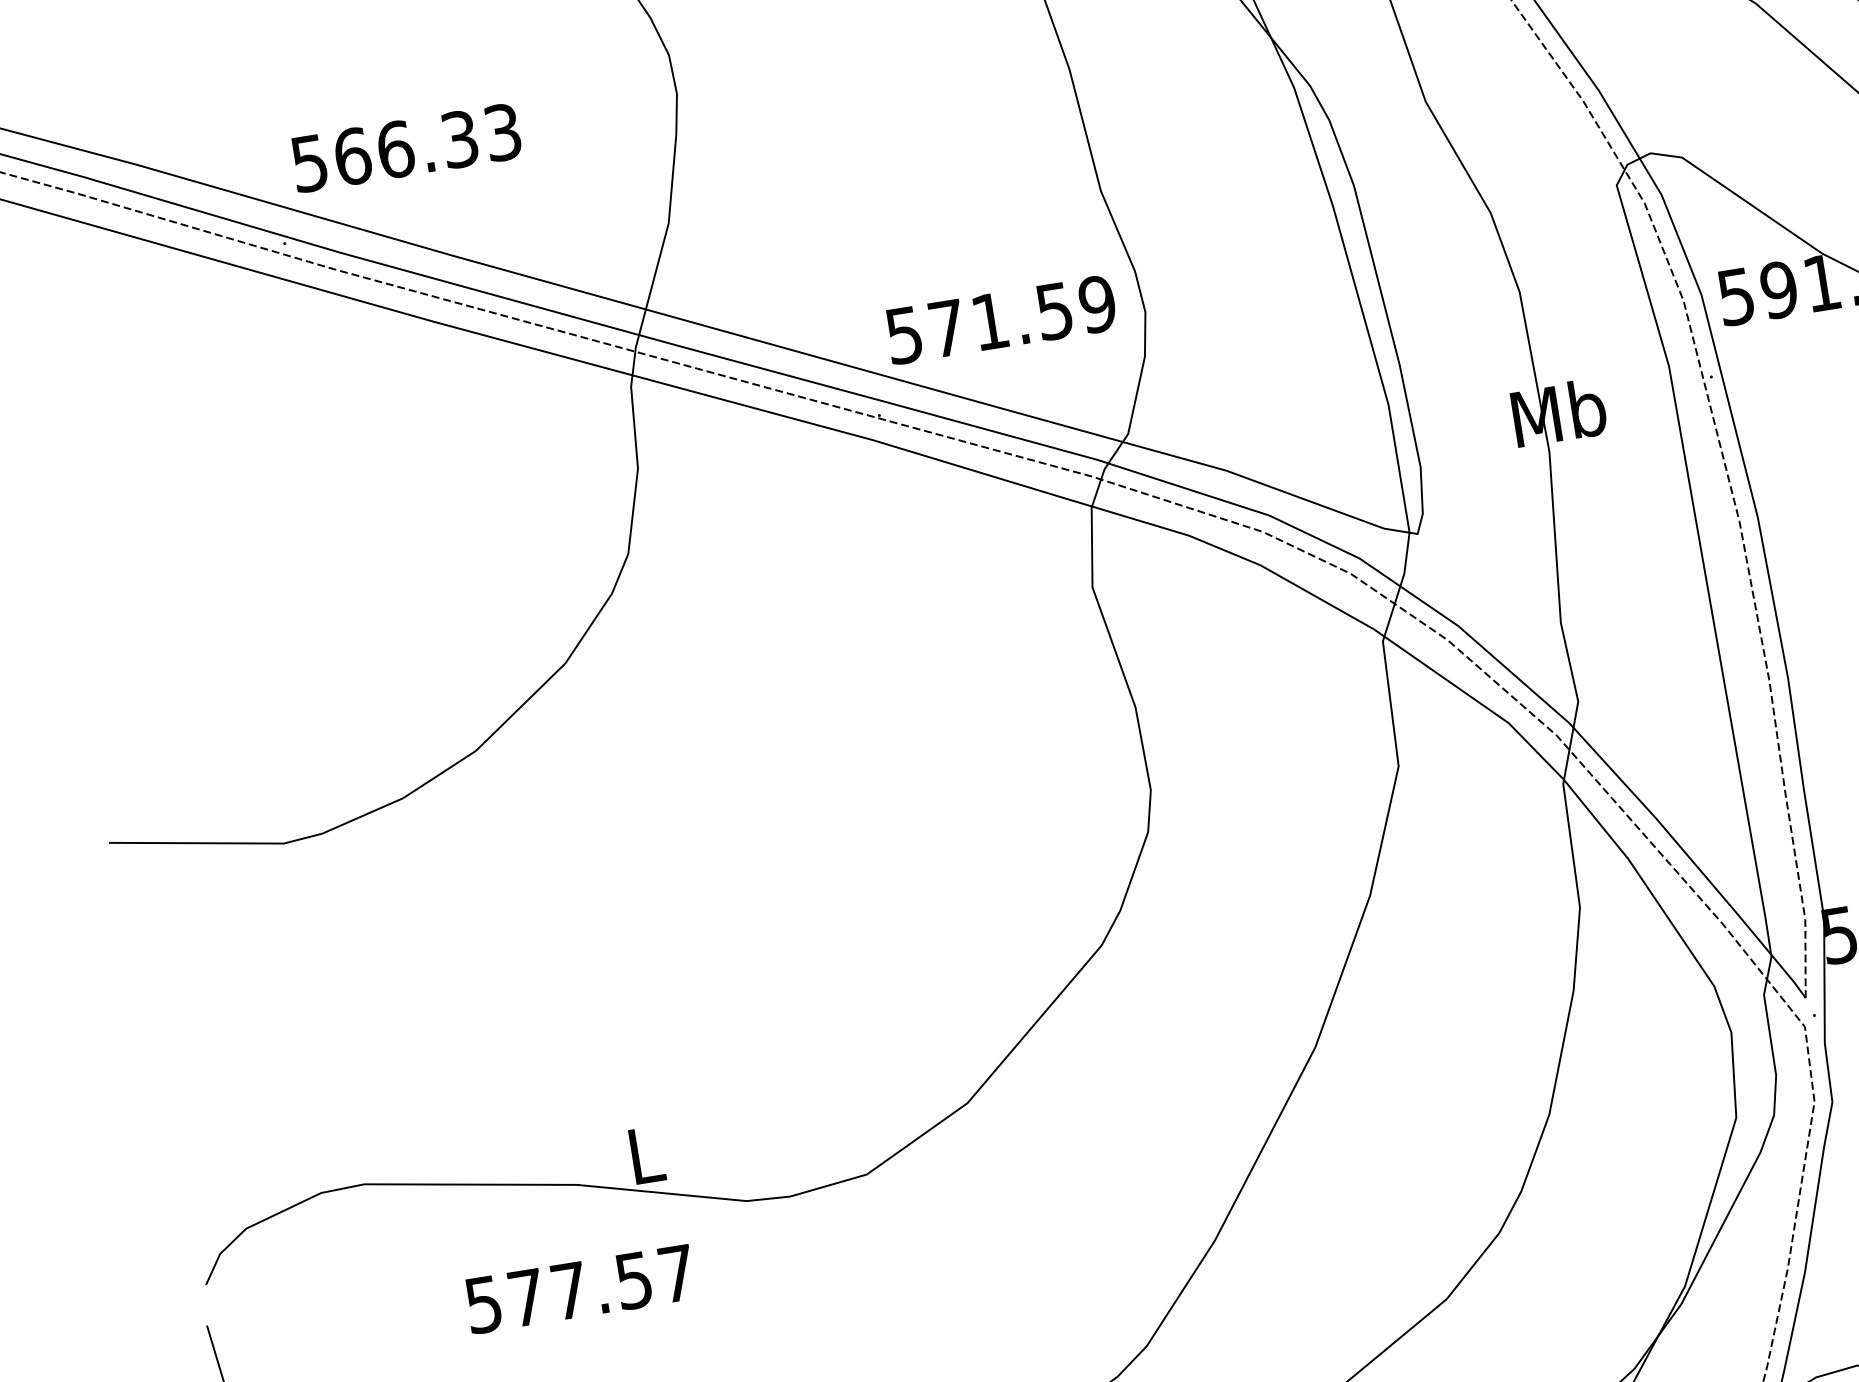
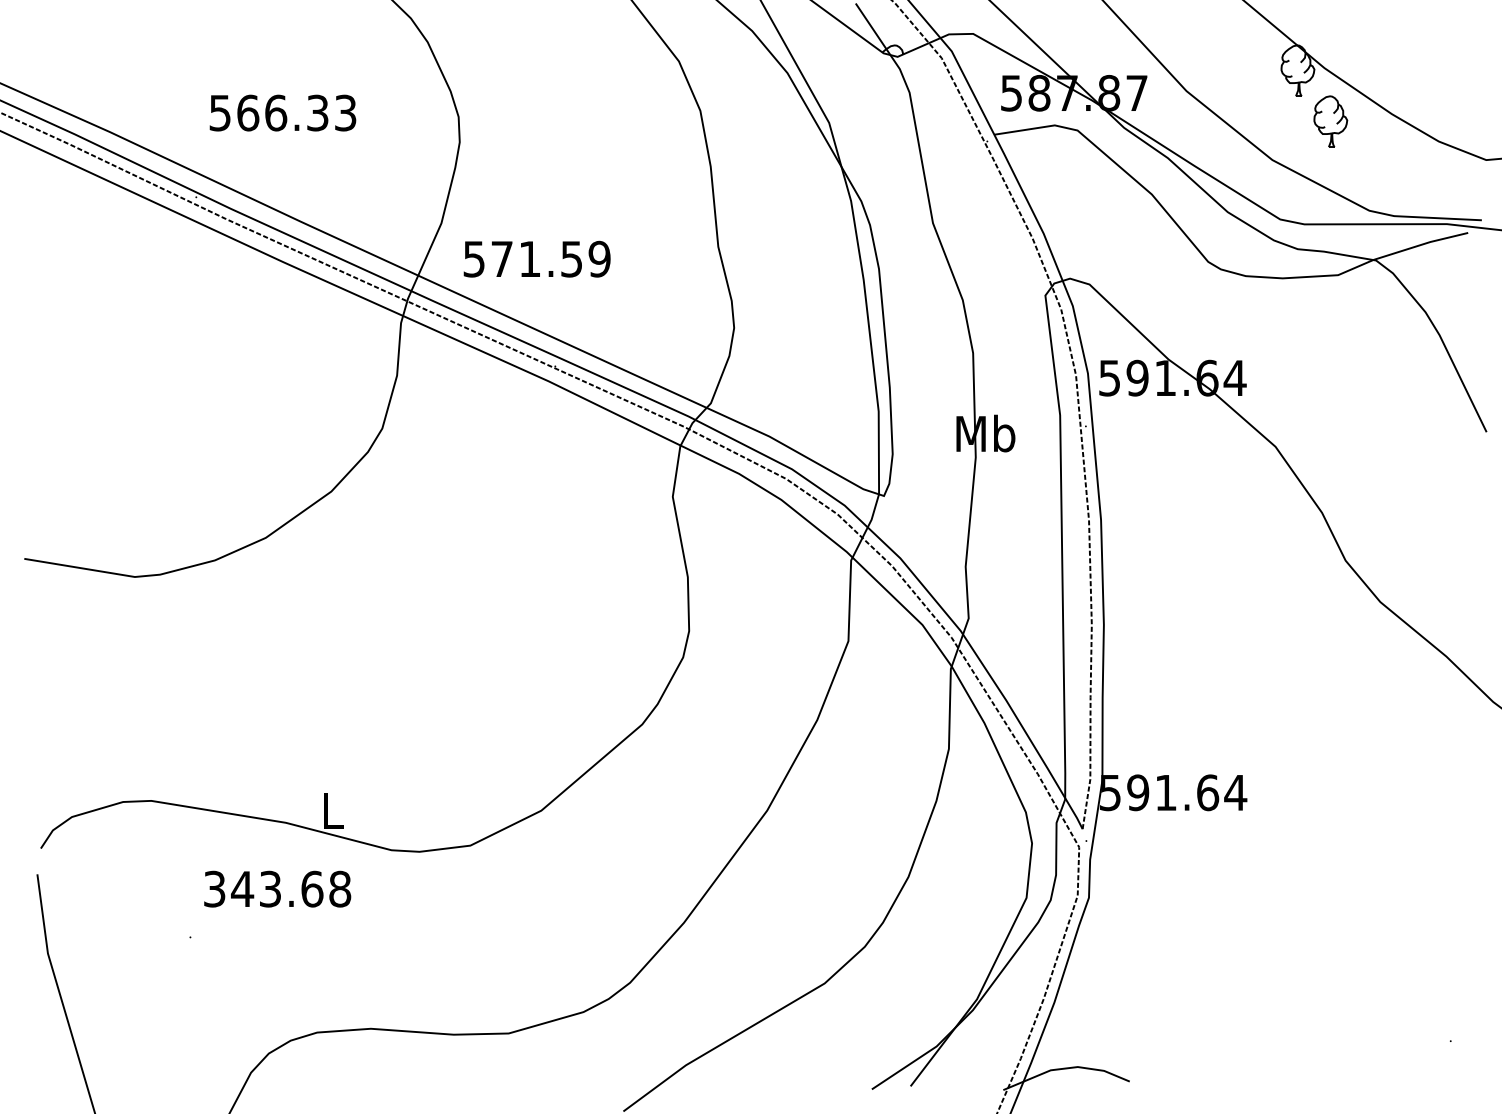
text: (405, 147) -> (282, 112), moved
text: (1000, 318) -> (536, 258), moved
text: (580, 1288) -> (277, 888), 577.57 -> 343.68

